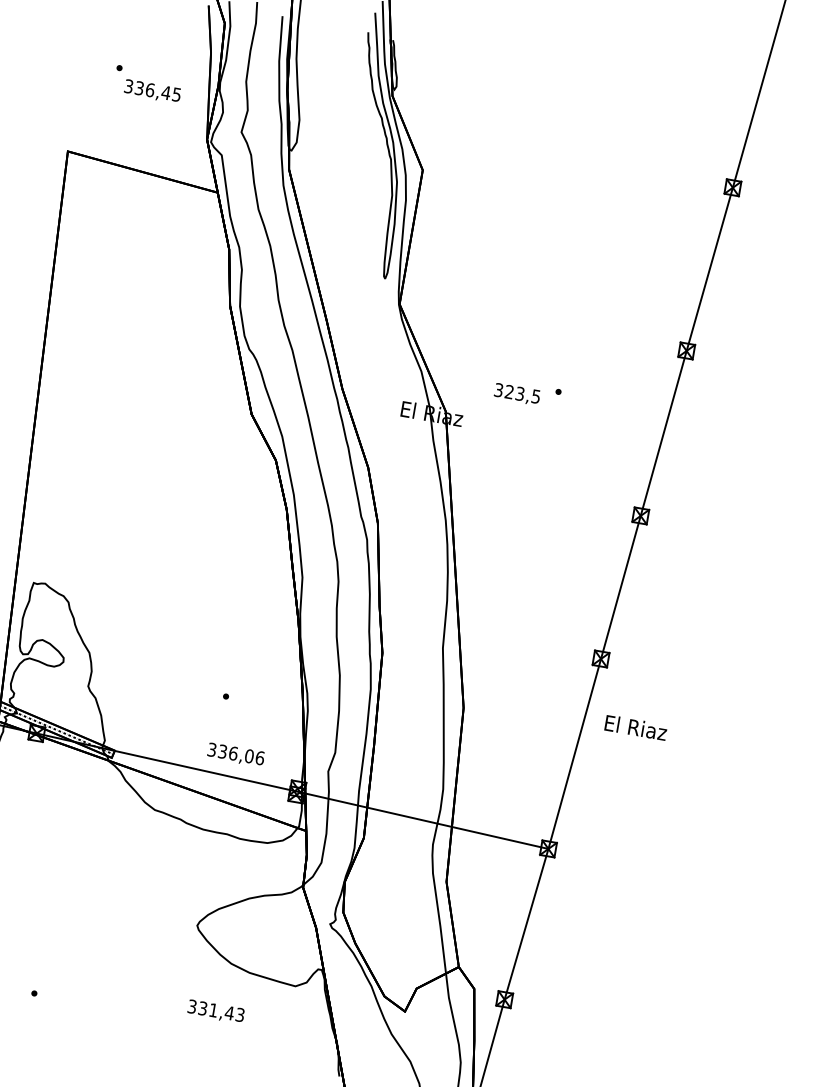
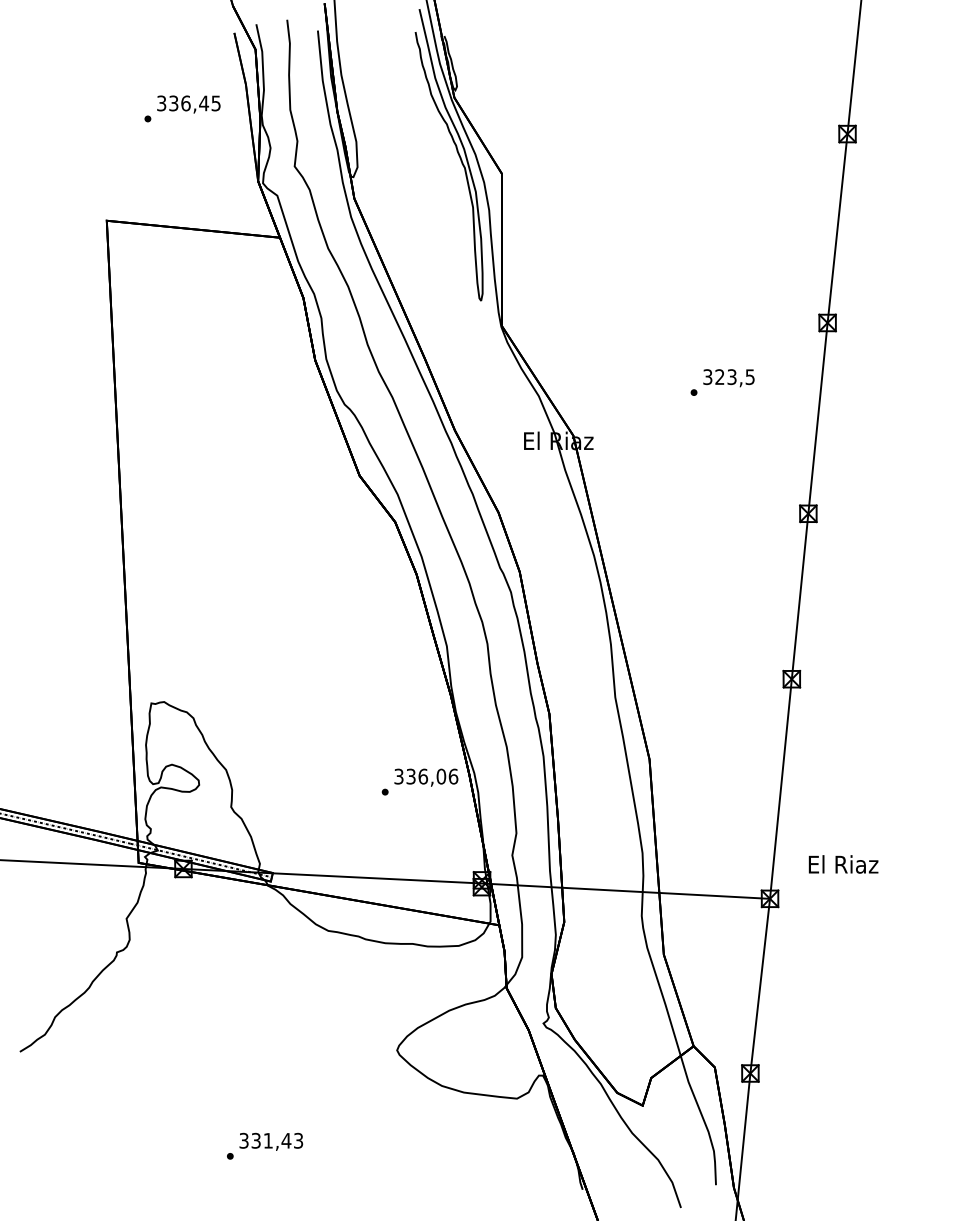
text: (152, 91) -> (188, 104), moved
text: (516, 394) -> (728, 378), moved
text: (635, 727) -> (843, 864), moved
text: (236, 754) -> (426, 777), moved
text: (216, 1011) -> (271, 1141), moved

